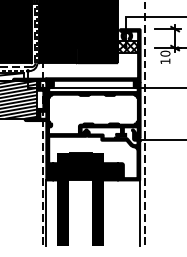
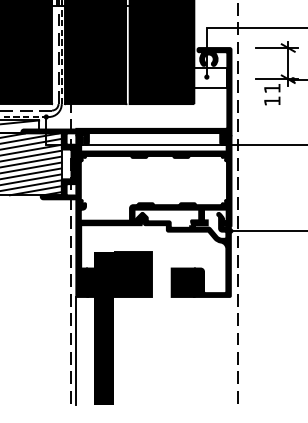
hatch: (128, 47) -> (211, 78), removed
text: (165, 53) -> (272, 88), 10 -> 11
fill: (98, 198) -> (162, 326), removed
line: (140, 213) -> (231, 351), removed

